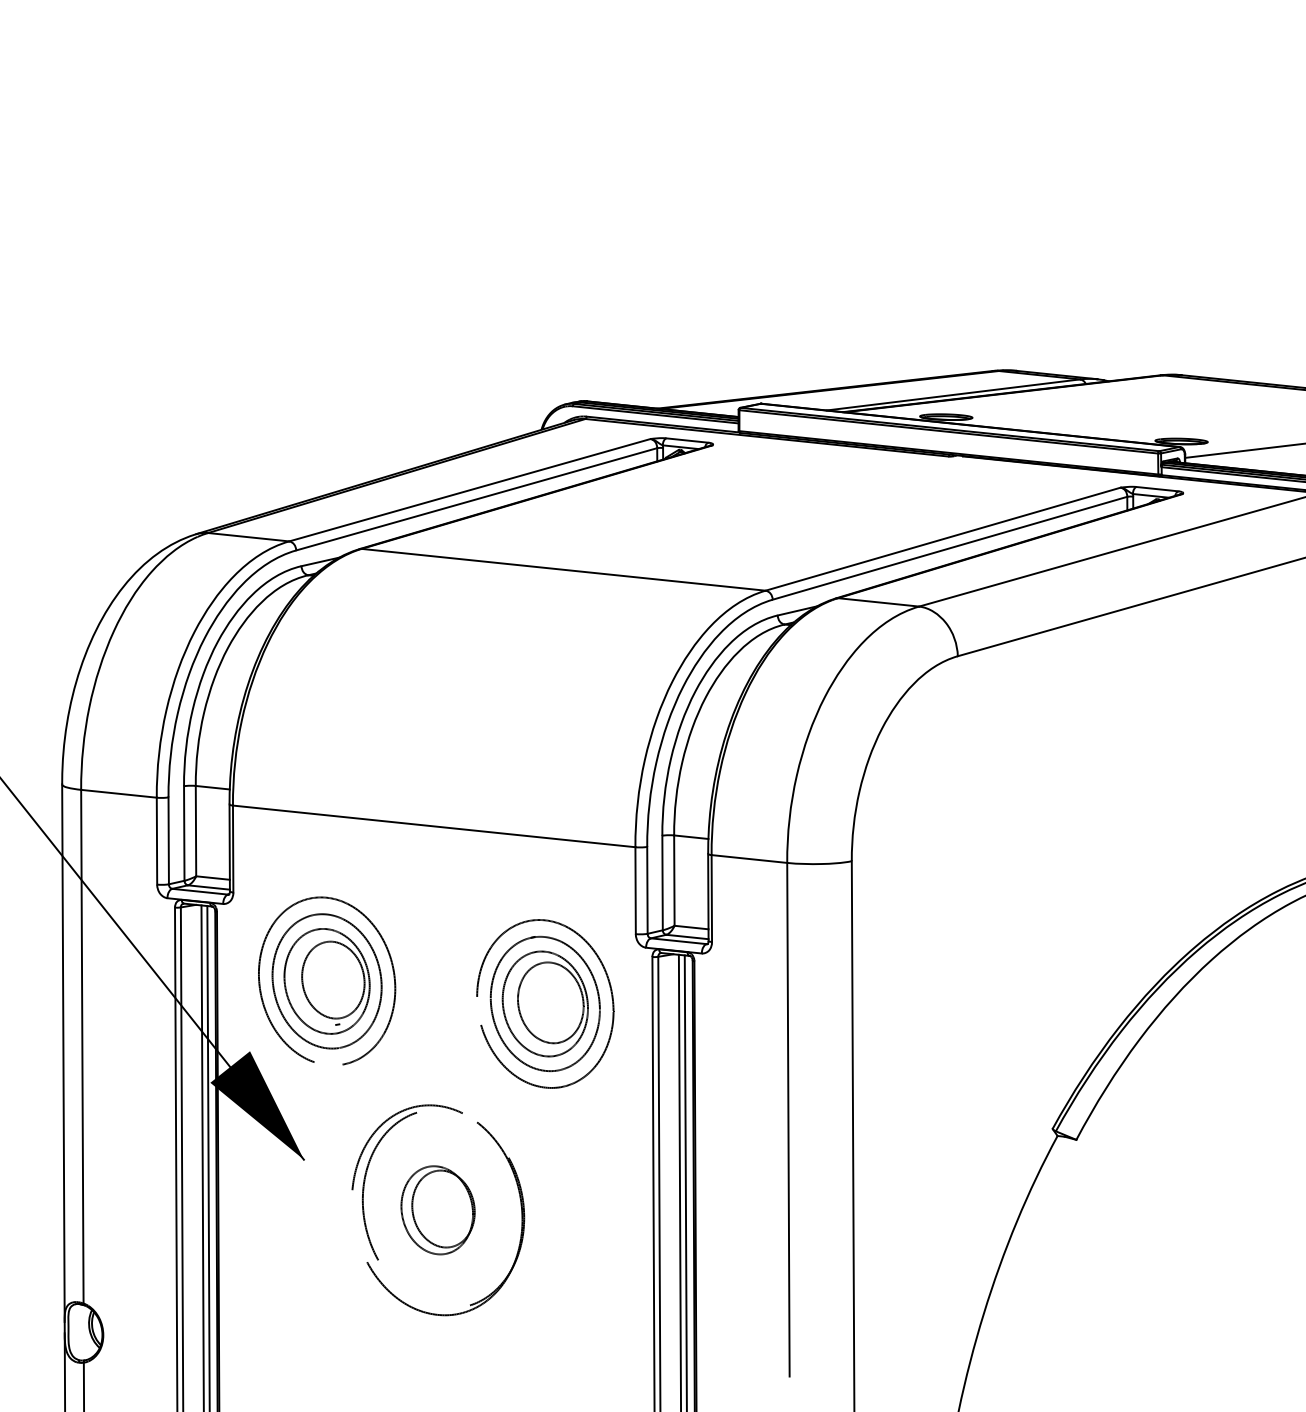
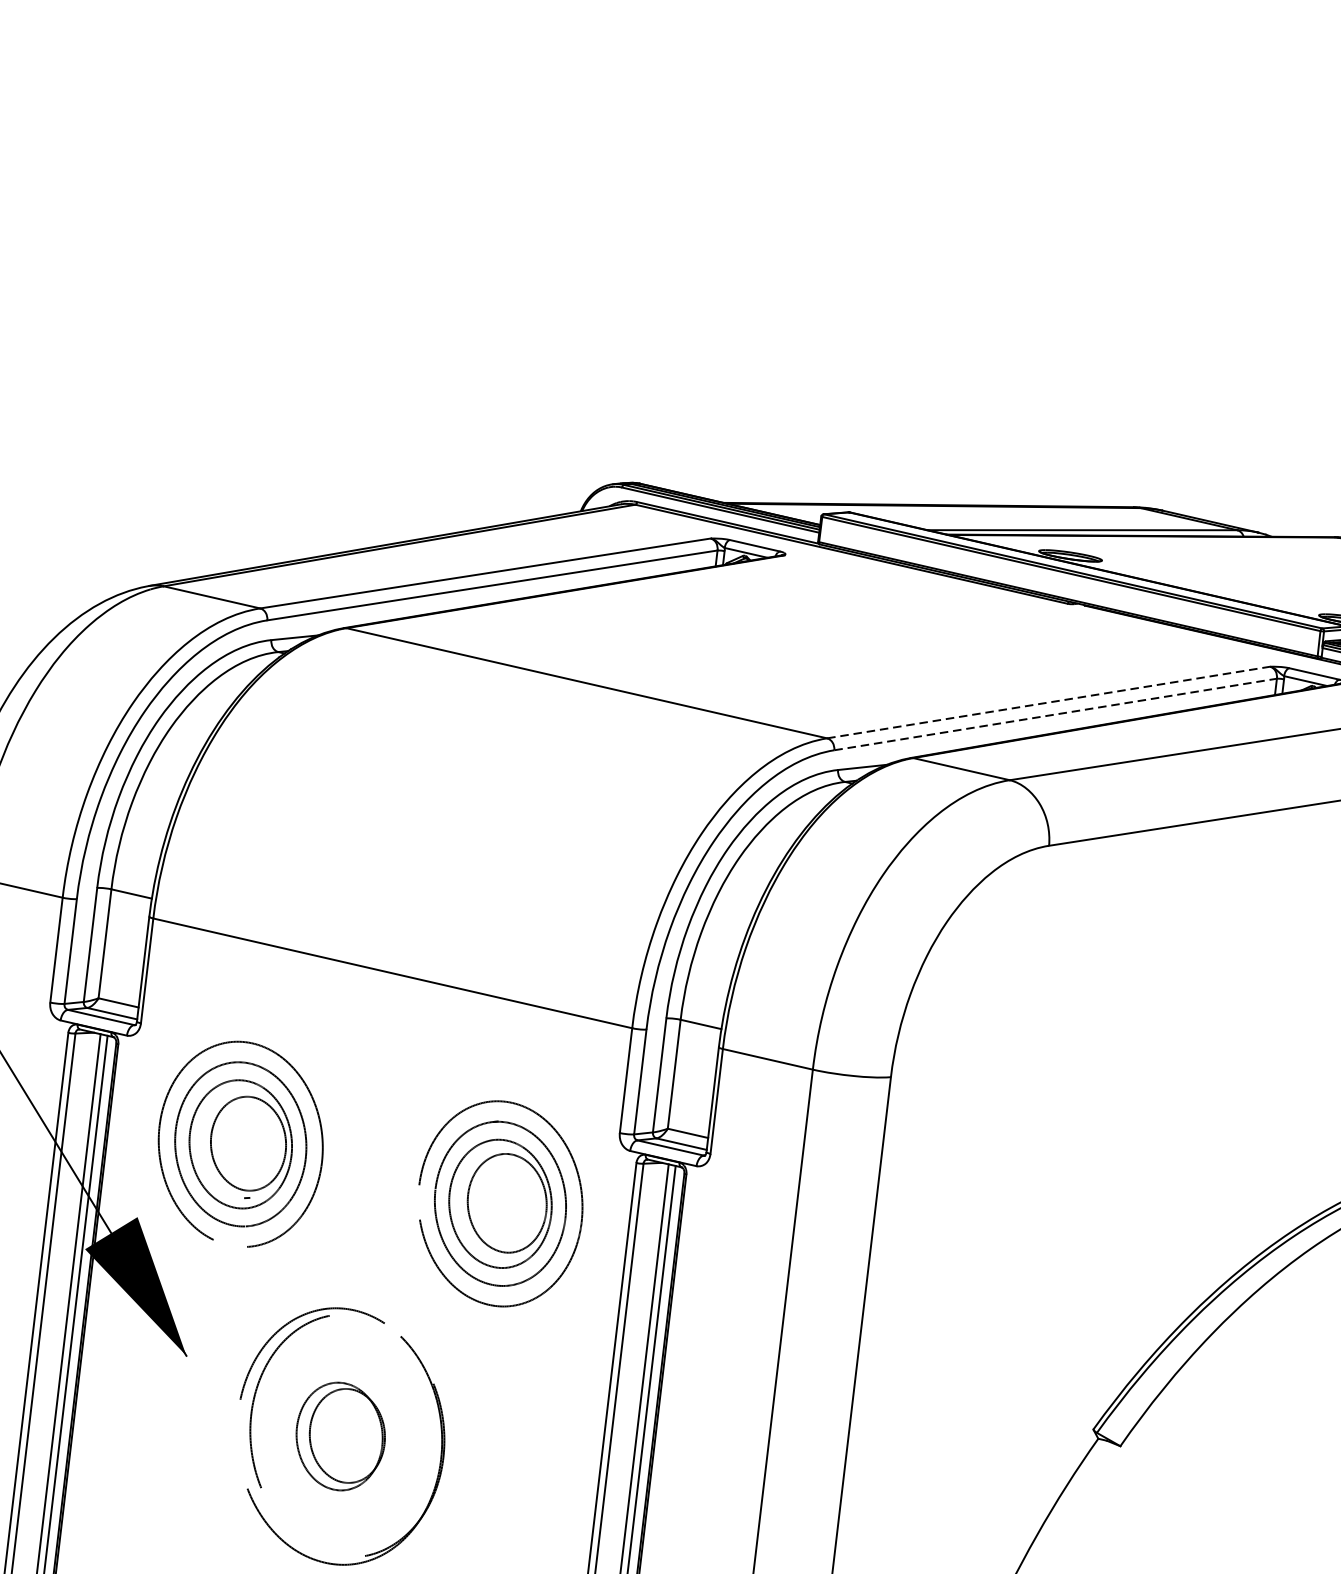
line: (943, 539) -> (1049, 702), solid -> dashed
line: (950, 548) -> (1056, 714), solid -> dashed

